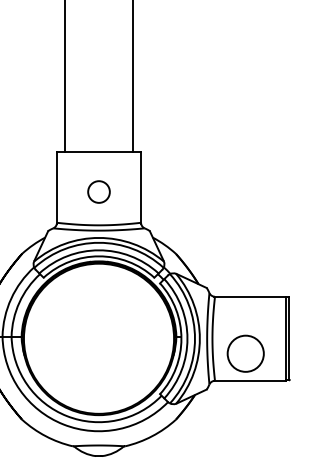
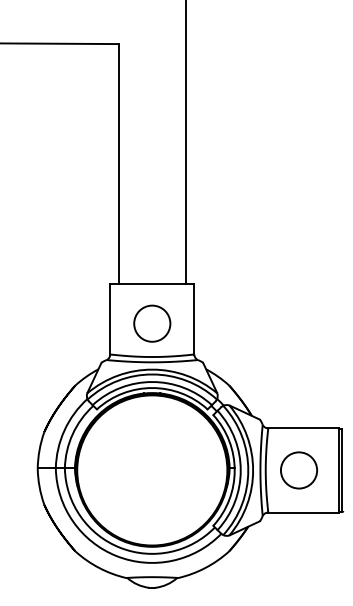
circle: (99, 191) -> (152, 323), size x1.67
circle: (245, 353) -> (298, 470), moved

